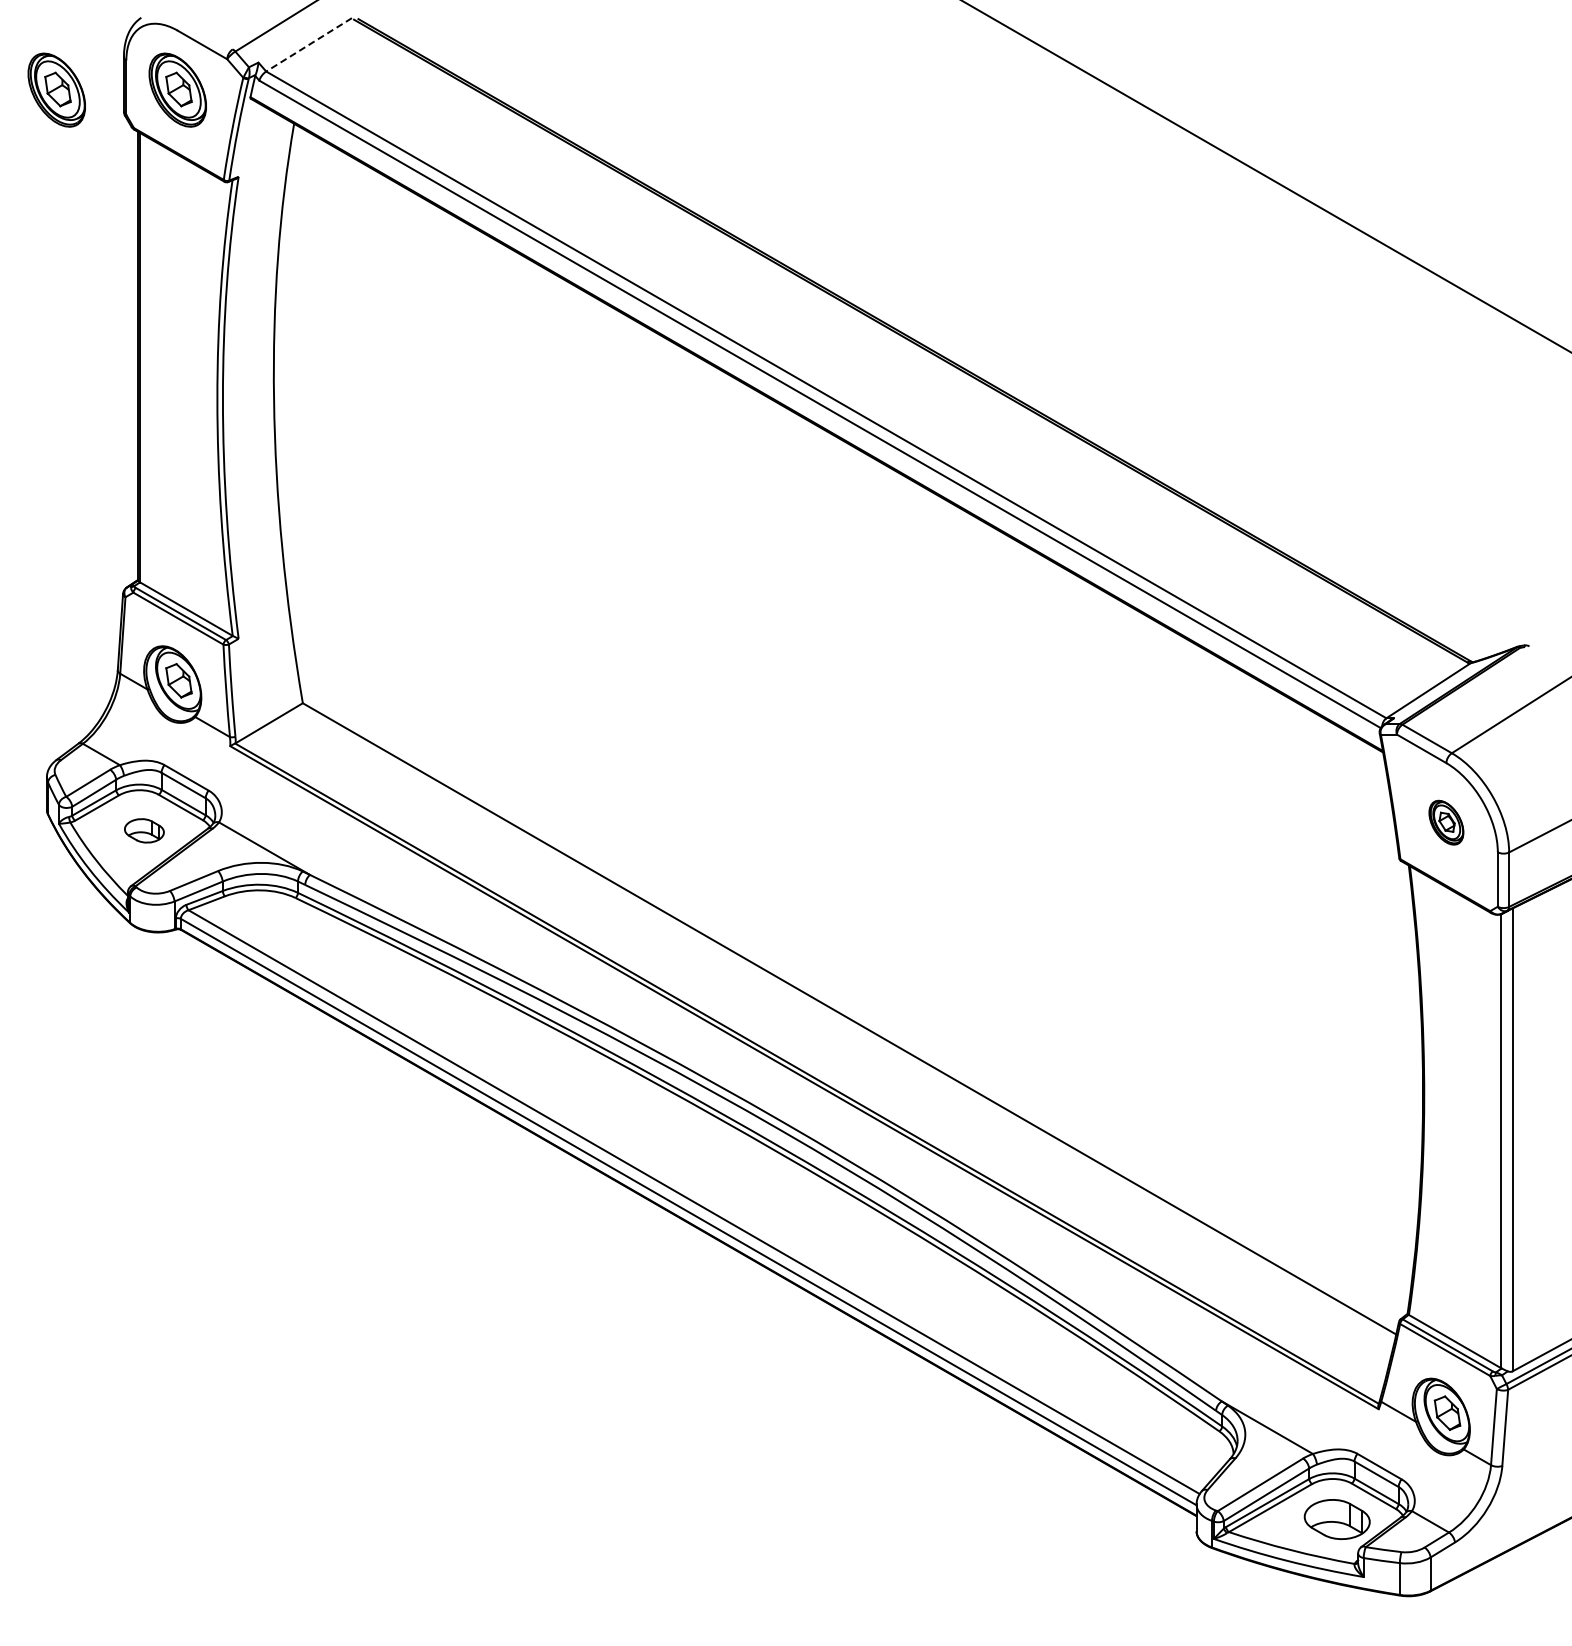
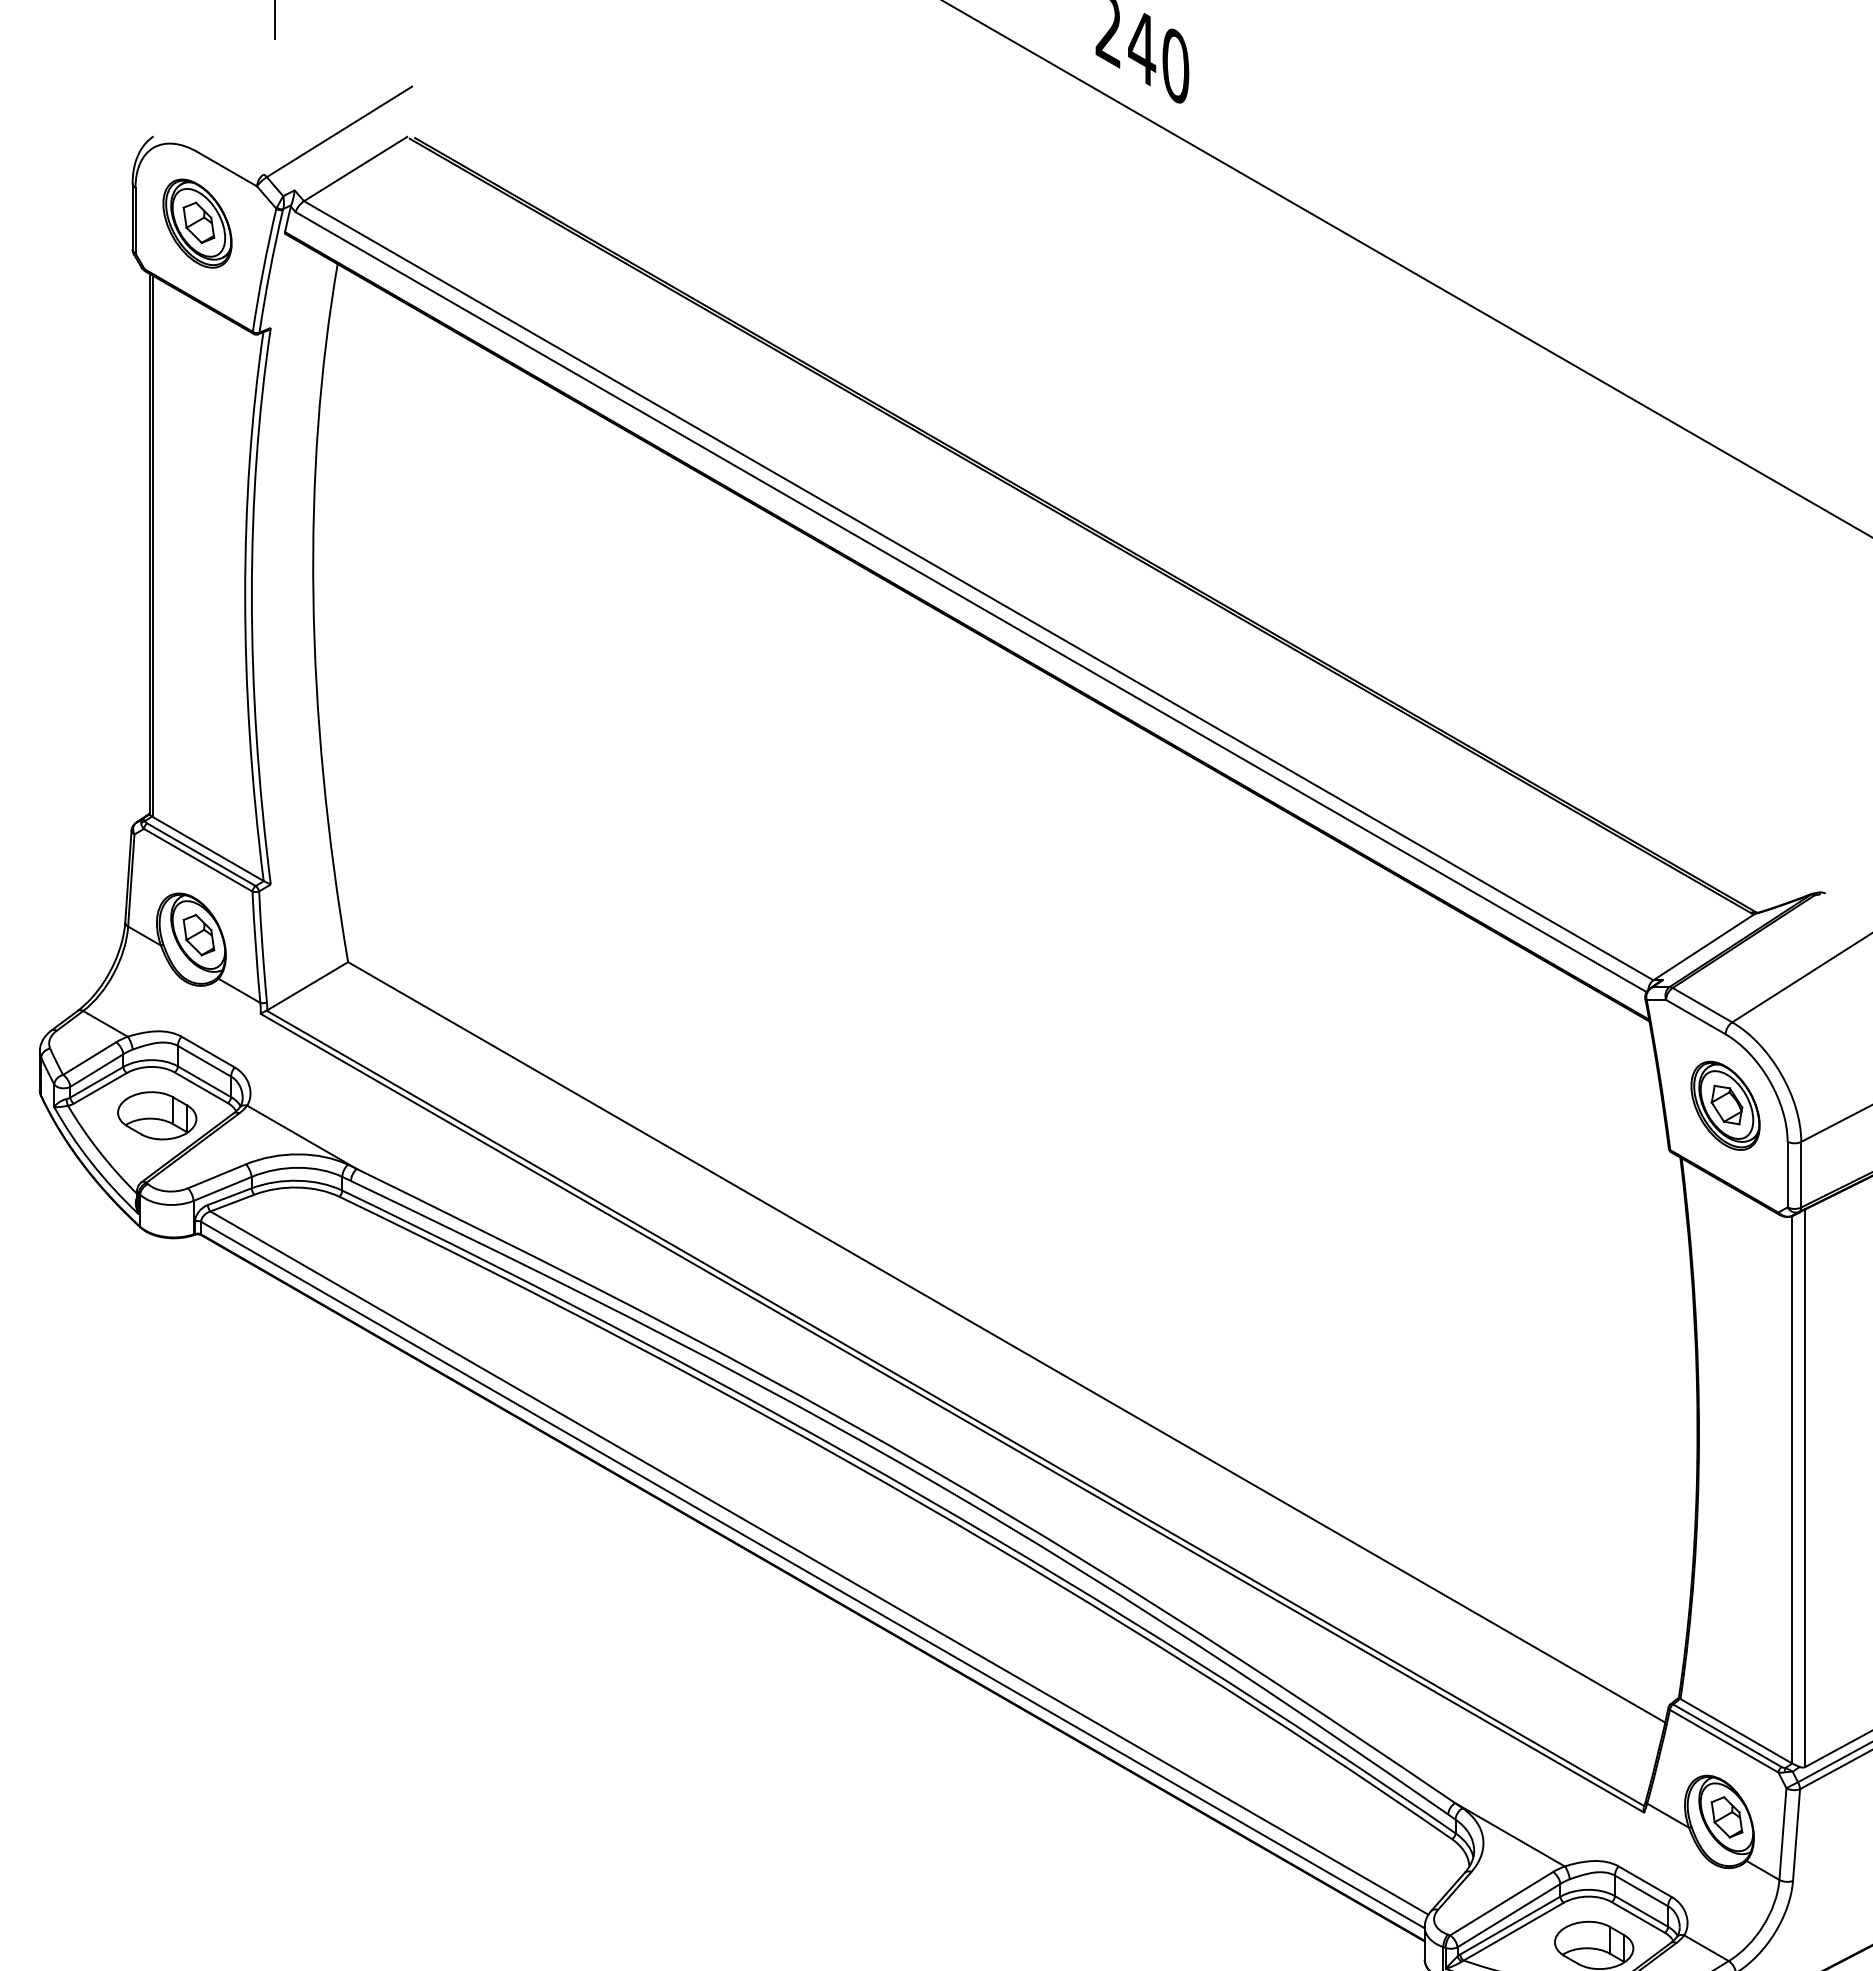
line: (308, 45) -> (354, 169), dashed -> solid
part: (56, 89) -> (51, 222), removed
part: (1446, 822) -> (1725, 1105), size x1.67
part: (144, 830) -> (157, 1115), size x1.67

